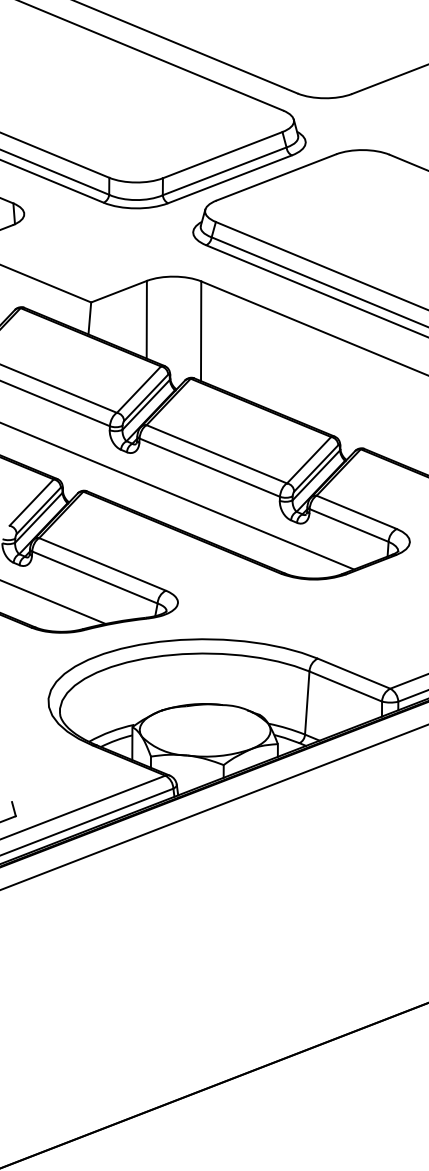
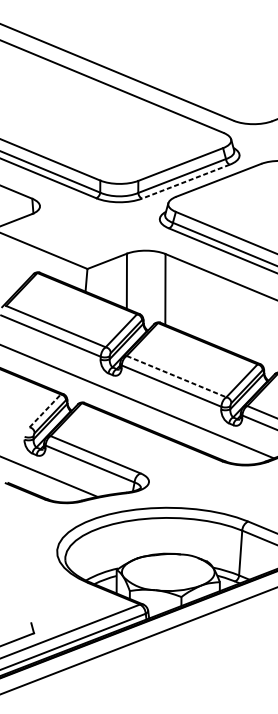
line: (229, 179) -> (185, 181), solid -> dashed
line: (217, 454) -> (177, 376), solid -> dashed
line: (32, 502) -> (45, 410), solid -> dashed

